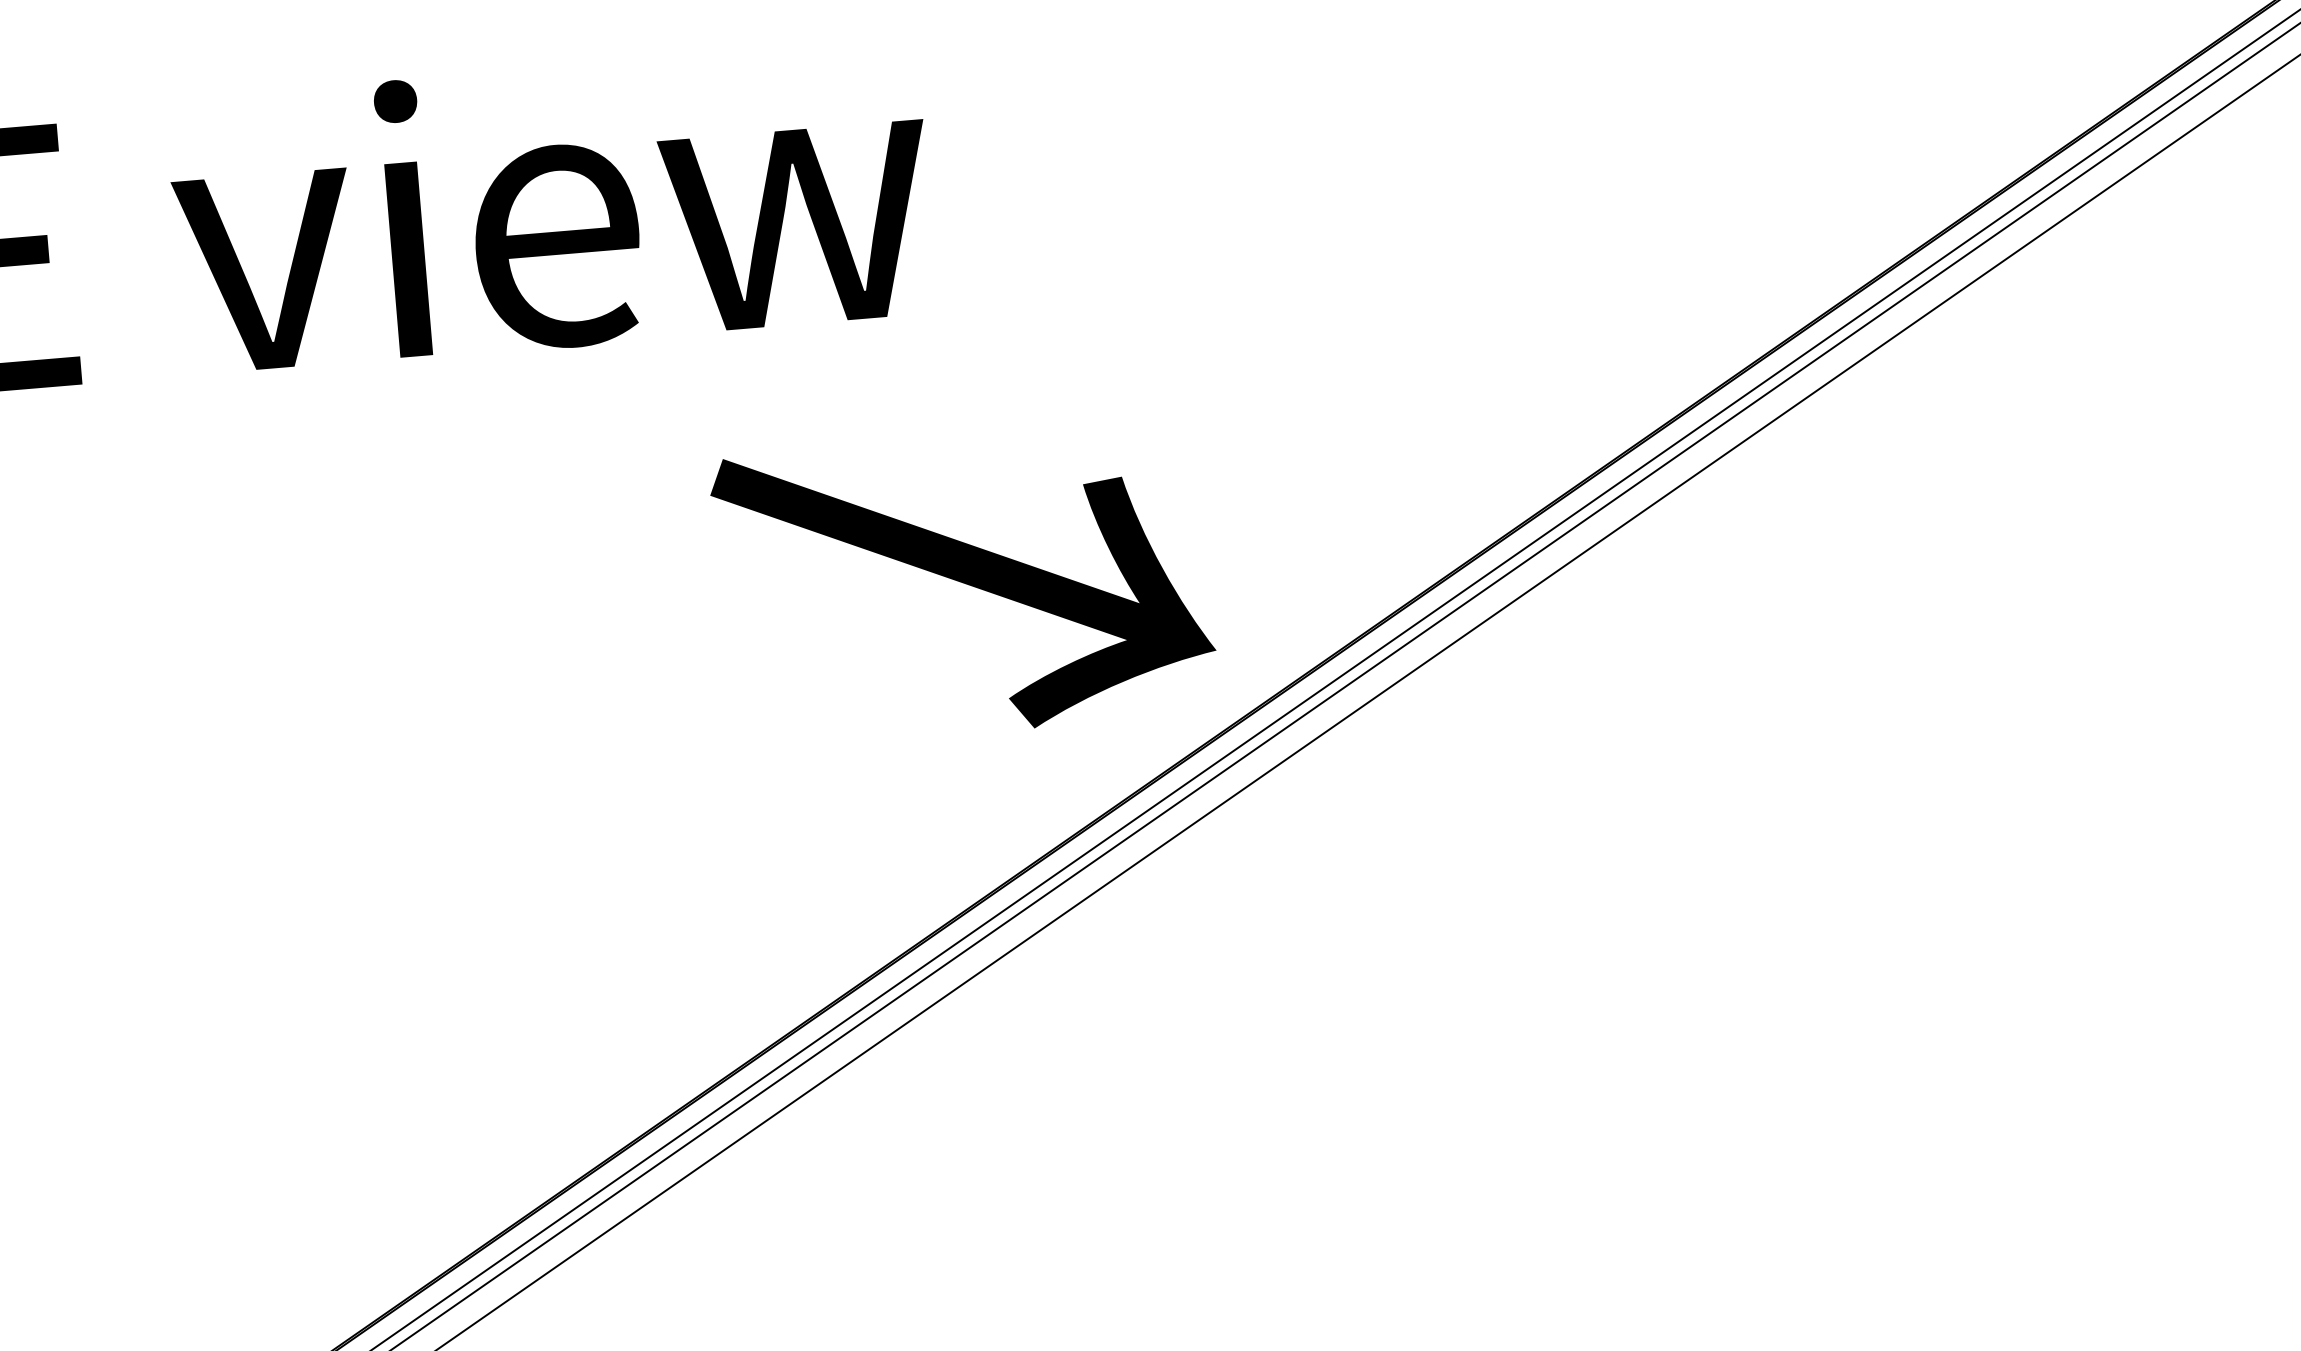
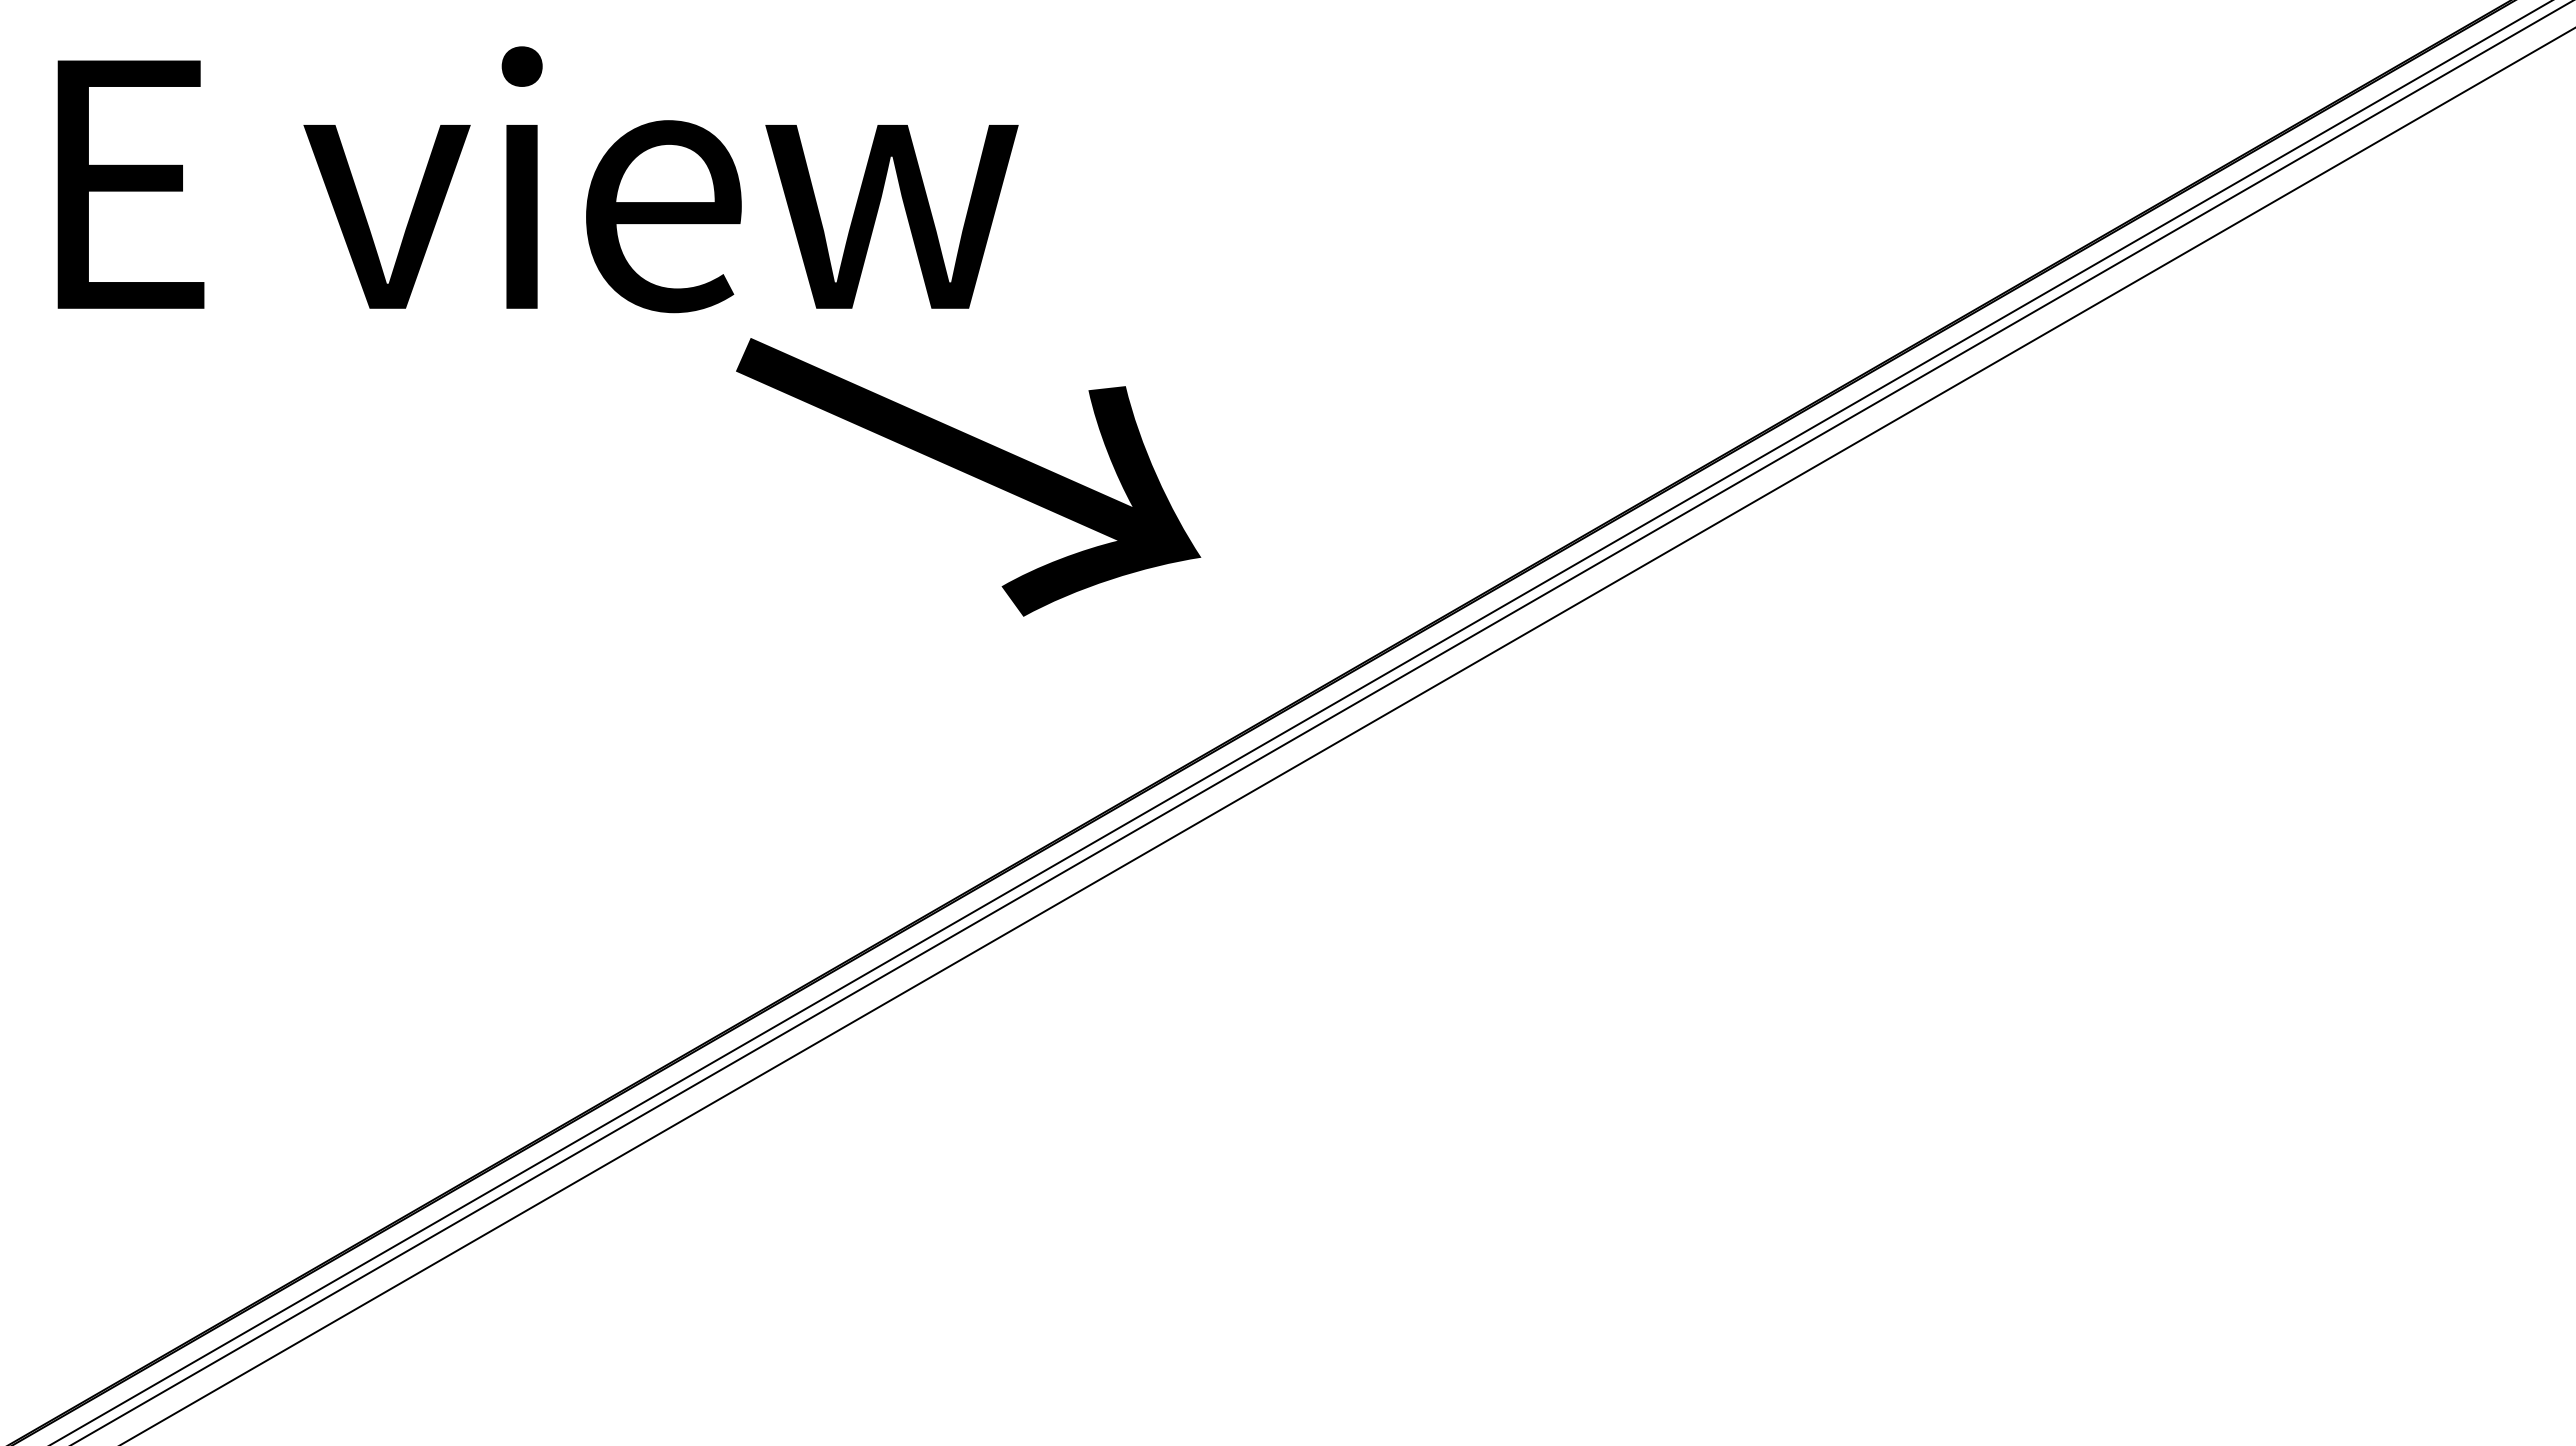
text: (964, 586) -> (968, 477), moved

